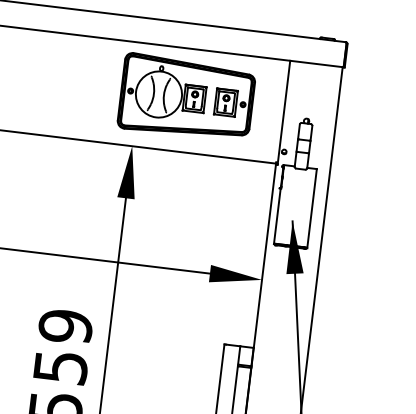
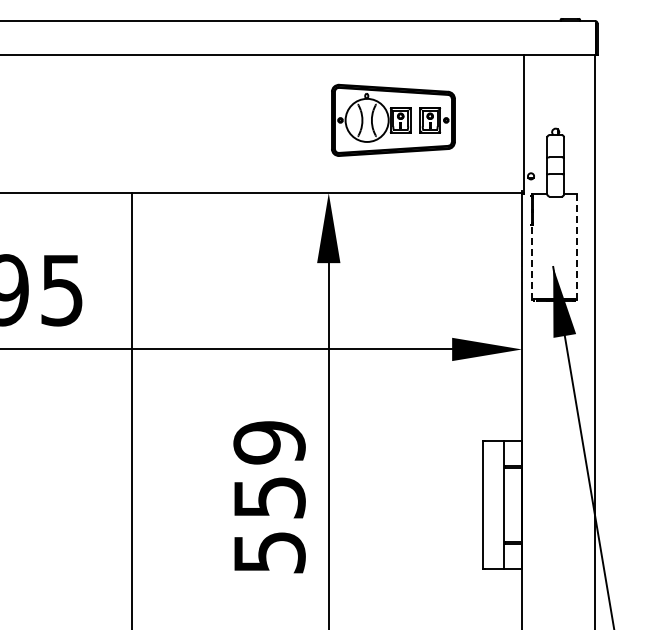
part: (186, 97) -> (393, 120), size x0.7
line: (311, 208) -> (576, 247), solid -> dashed
line: (277, 216) -> (532, 262), solid -> dashed

